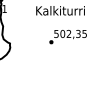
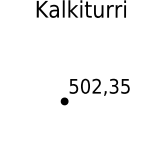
text: (67, 37) -> (94, 92), moved

